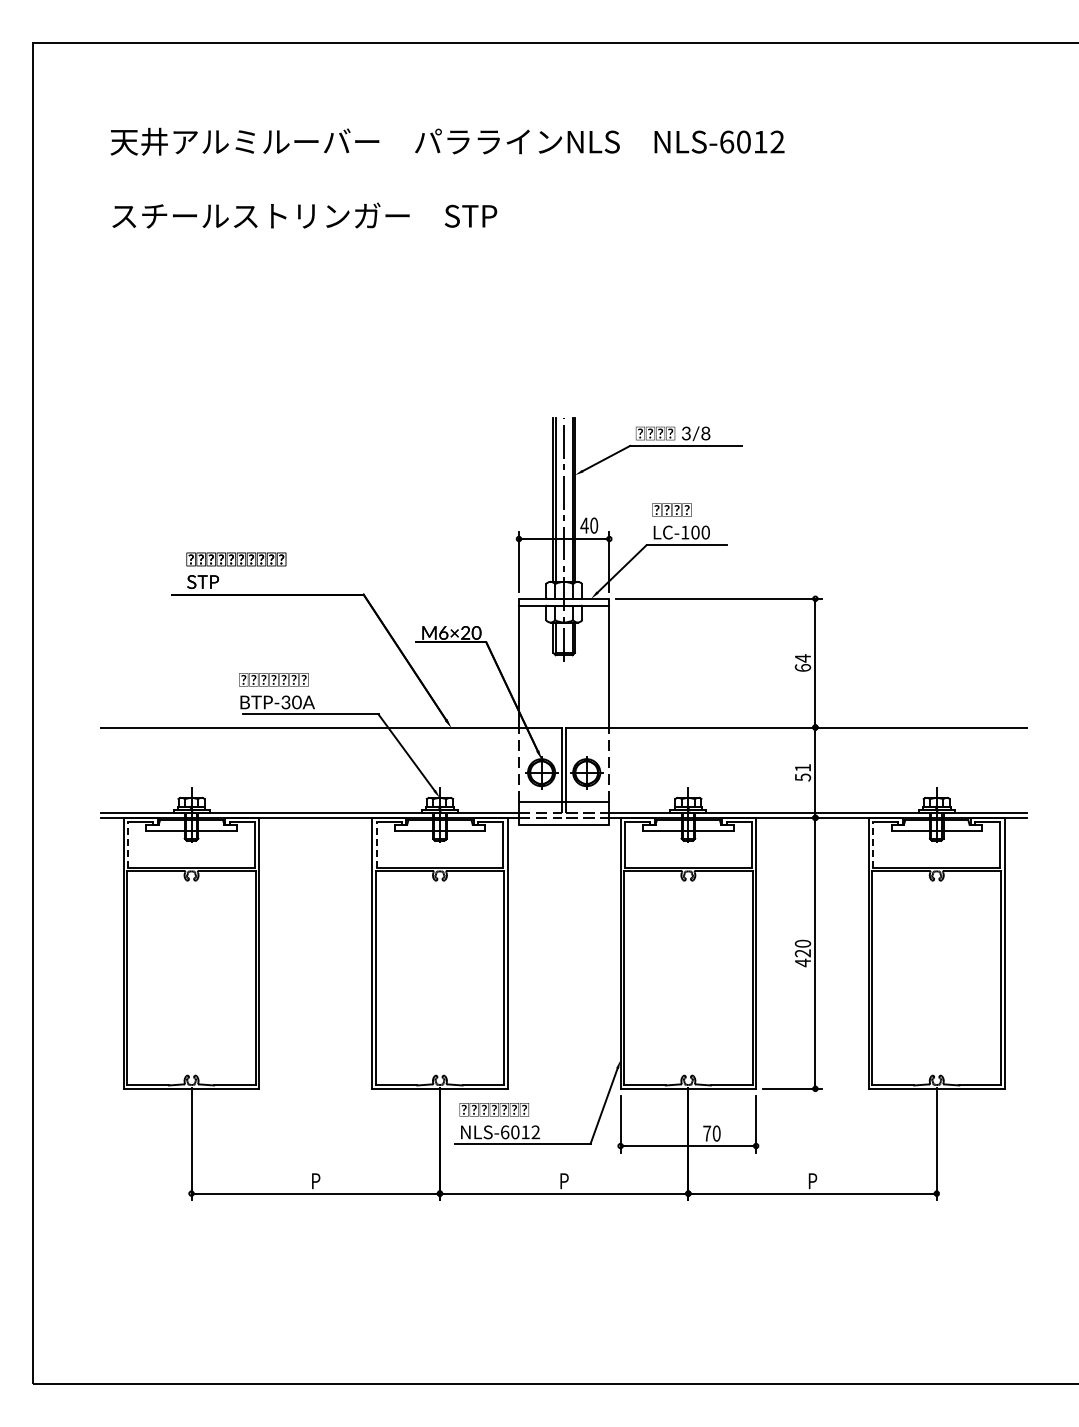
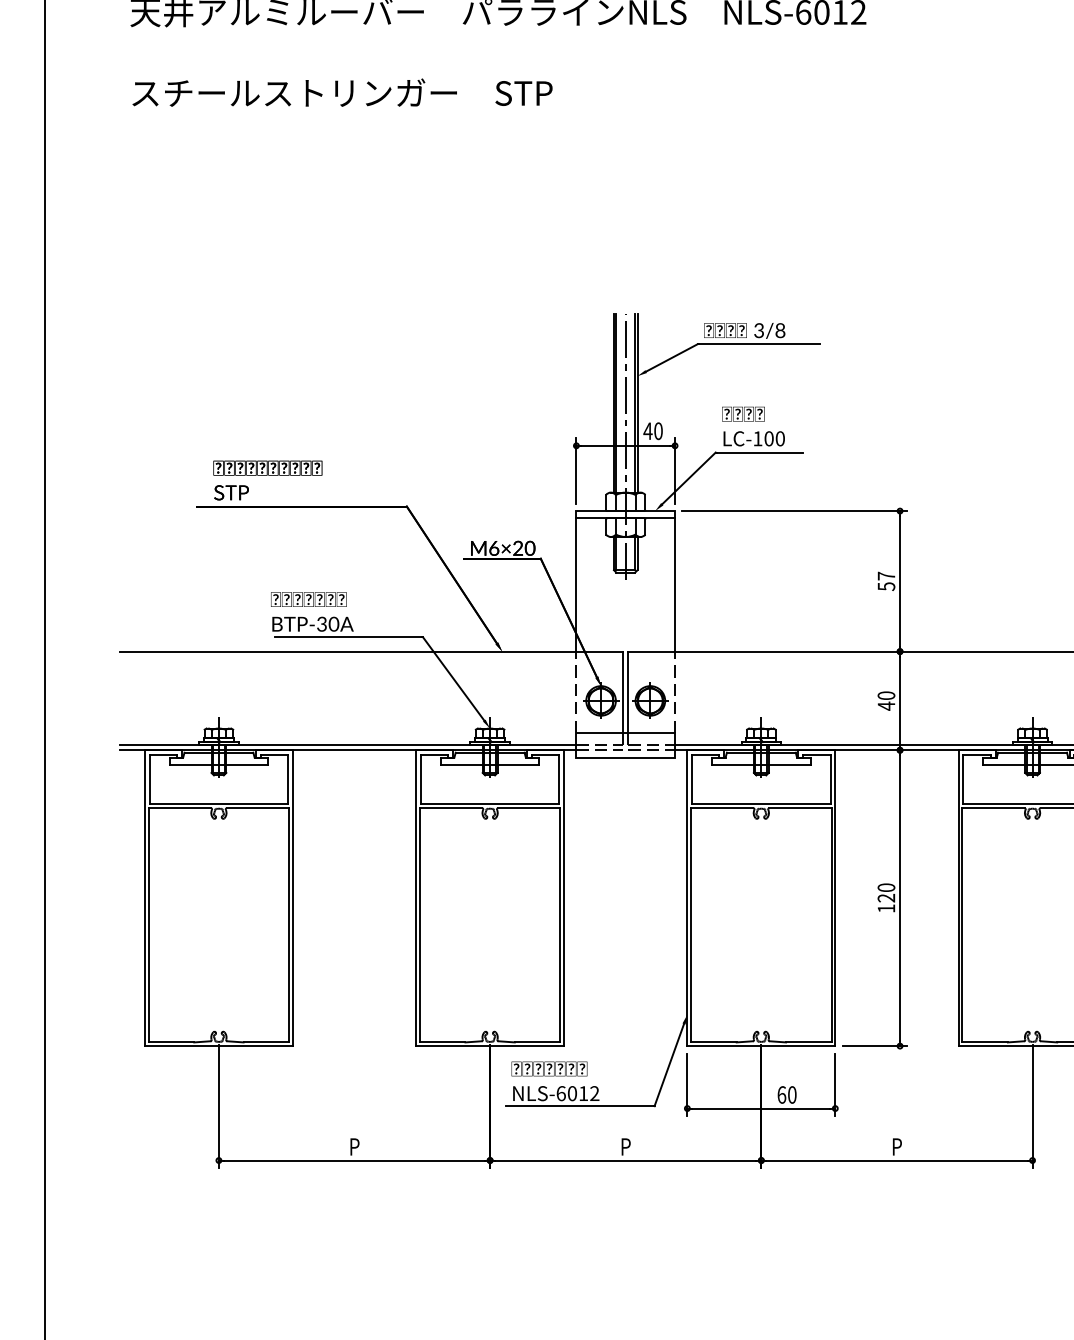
text: (802, 662) -> (885, 580), 64 -> 57
text: (802, 772) -> (885, 700), 51 -> 40
line: (128, 844) -> (150, 779), dashed -> solid
line: (376, 844) -> (420, 779), dashed -> solid
line: (873, 844) -> (963, 779), dashed -> solid
text: (802, 962) -> (885, 908), 420 -> 120
text: (707, 1133) -> (782, 1094), 70 -> 60

